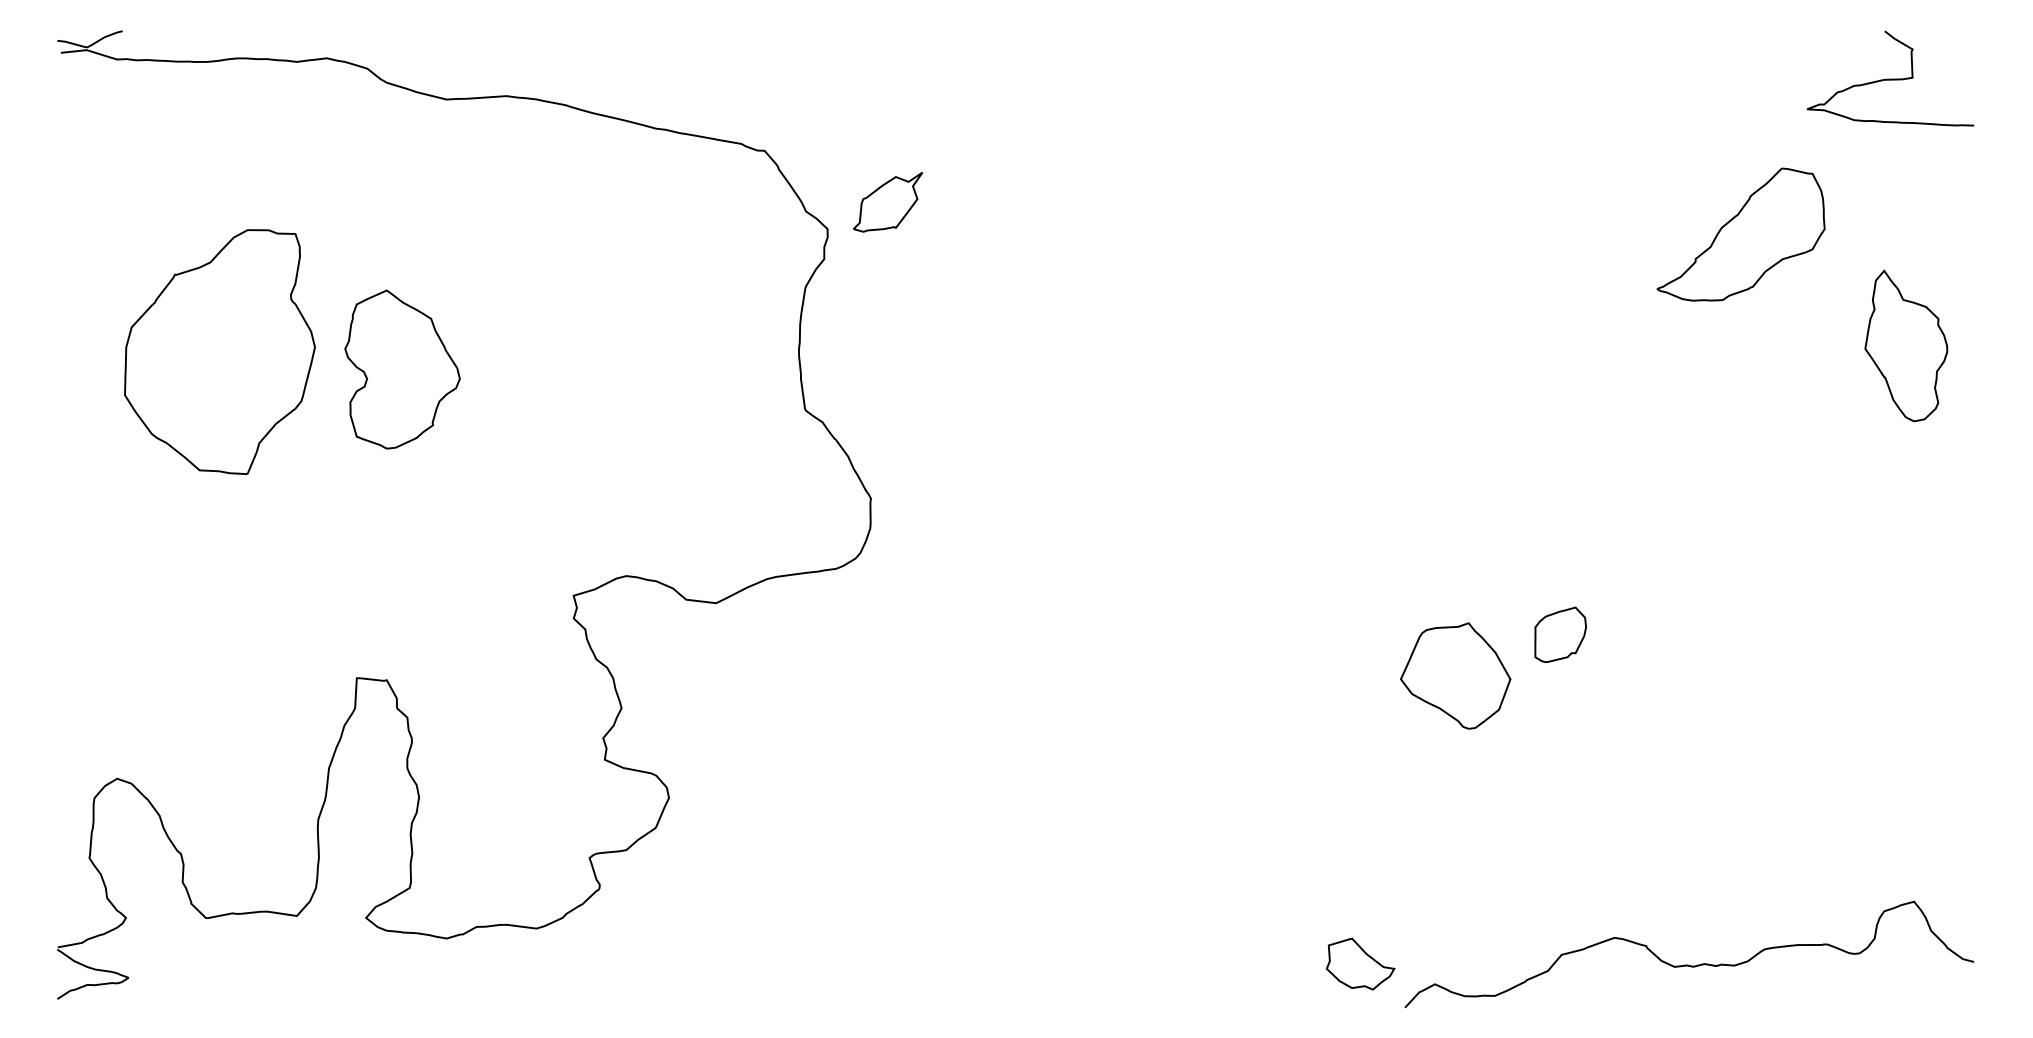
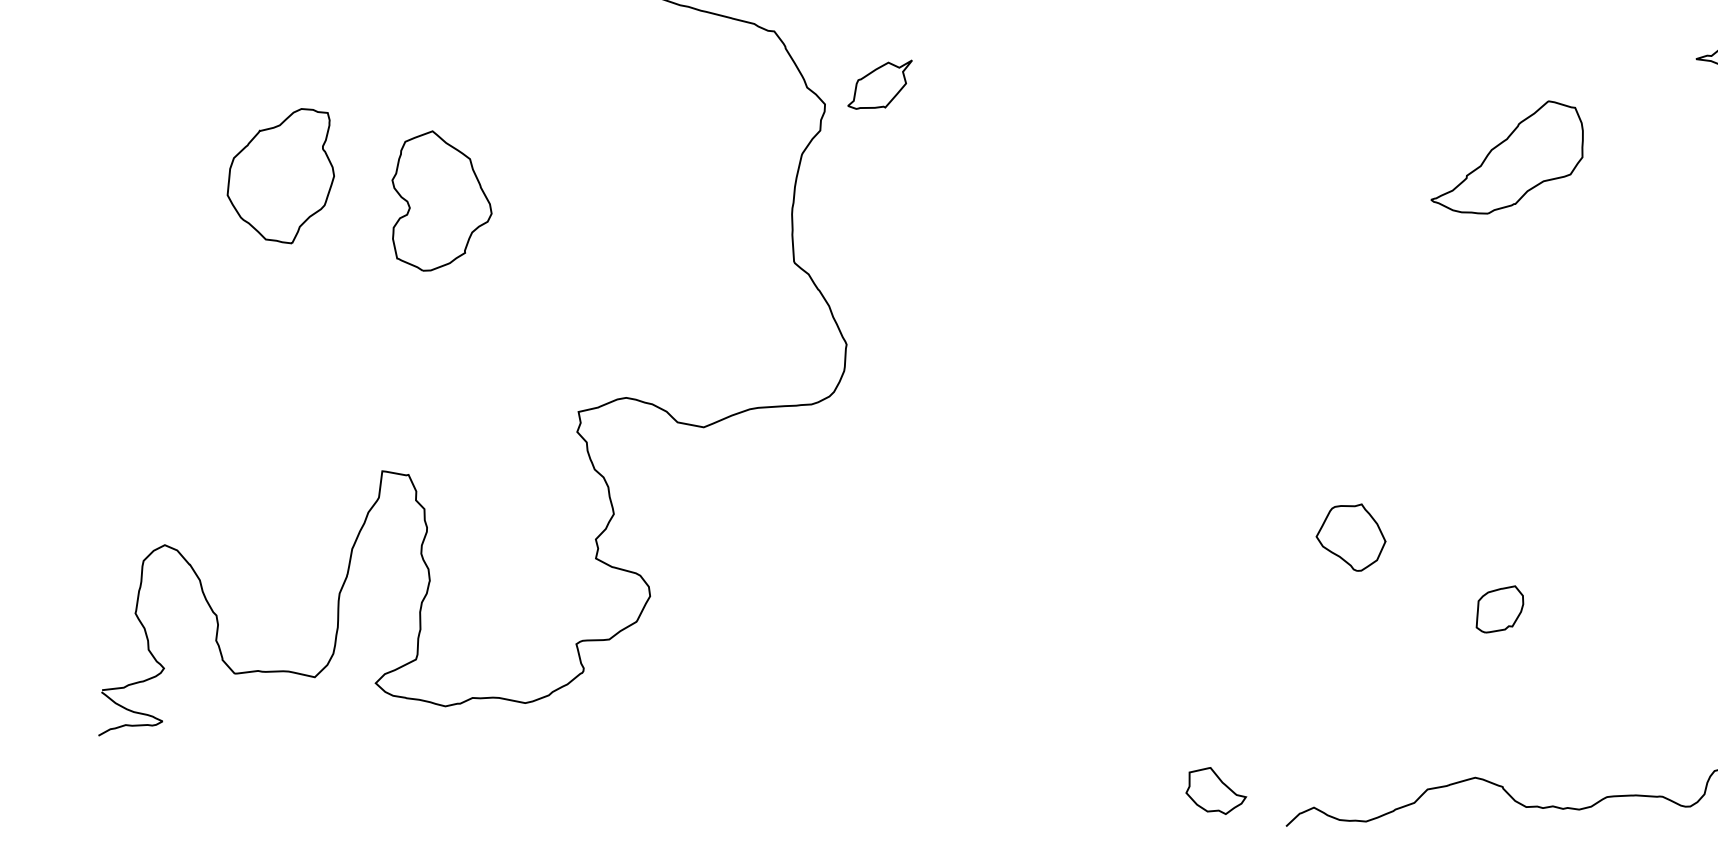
part: (1740, 234) -> (1507, 156), moved
part: (219, 351) -> (281, 174), size x0.62
part: (1560, 634) -> (1500, 609), moved
part: (1455, 675) -> (1351, 536), size x0.71
part: (1360, 963) -> (1216, 790), moved

